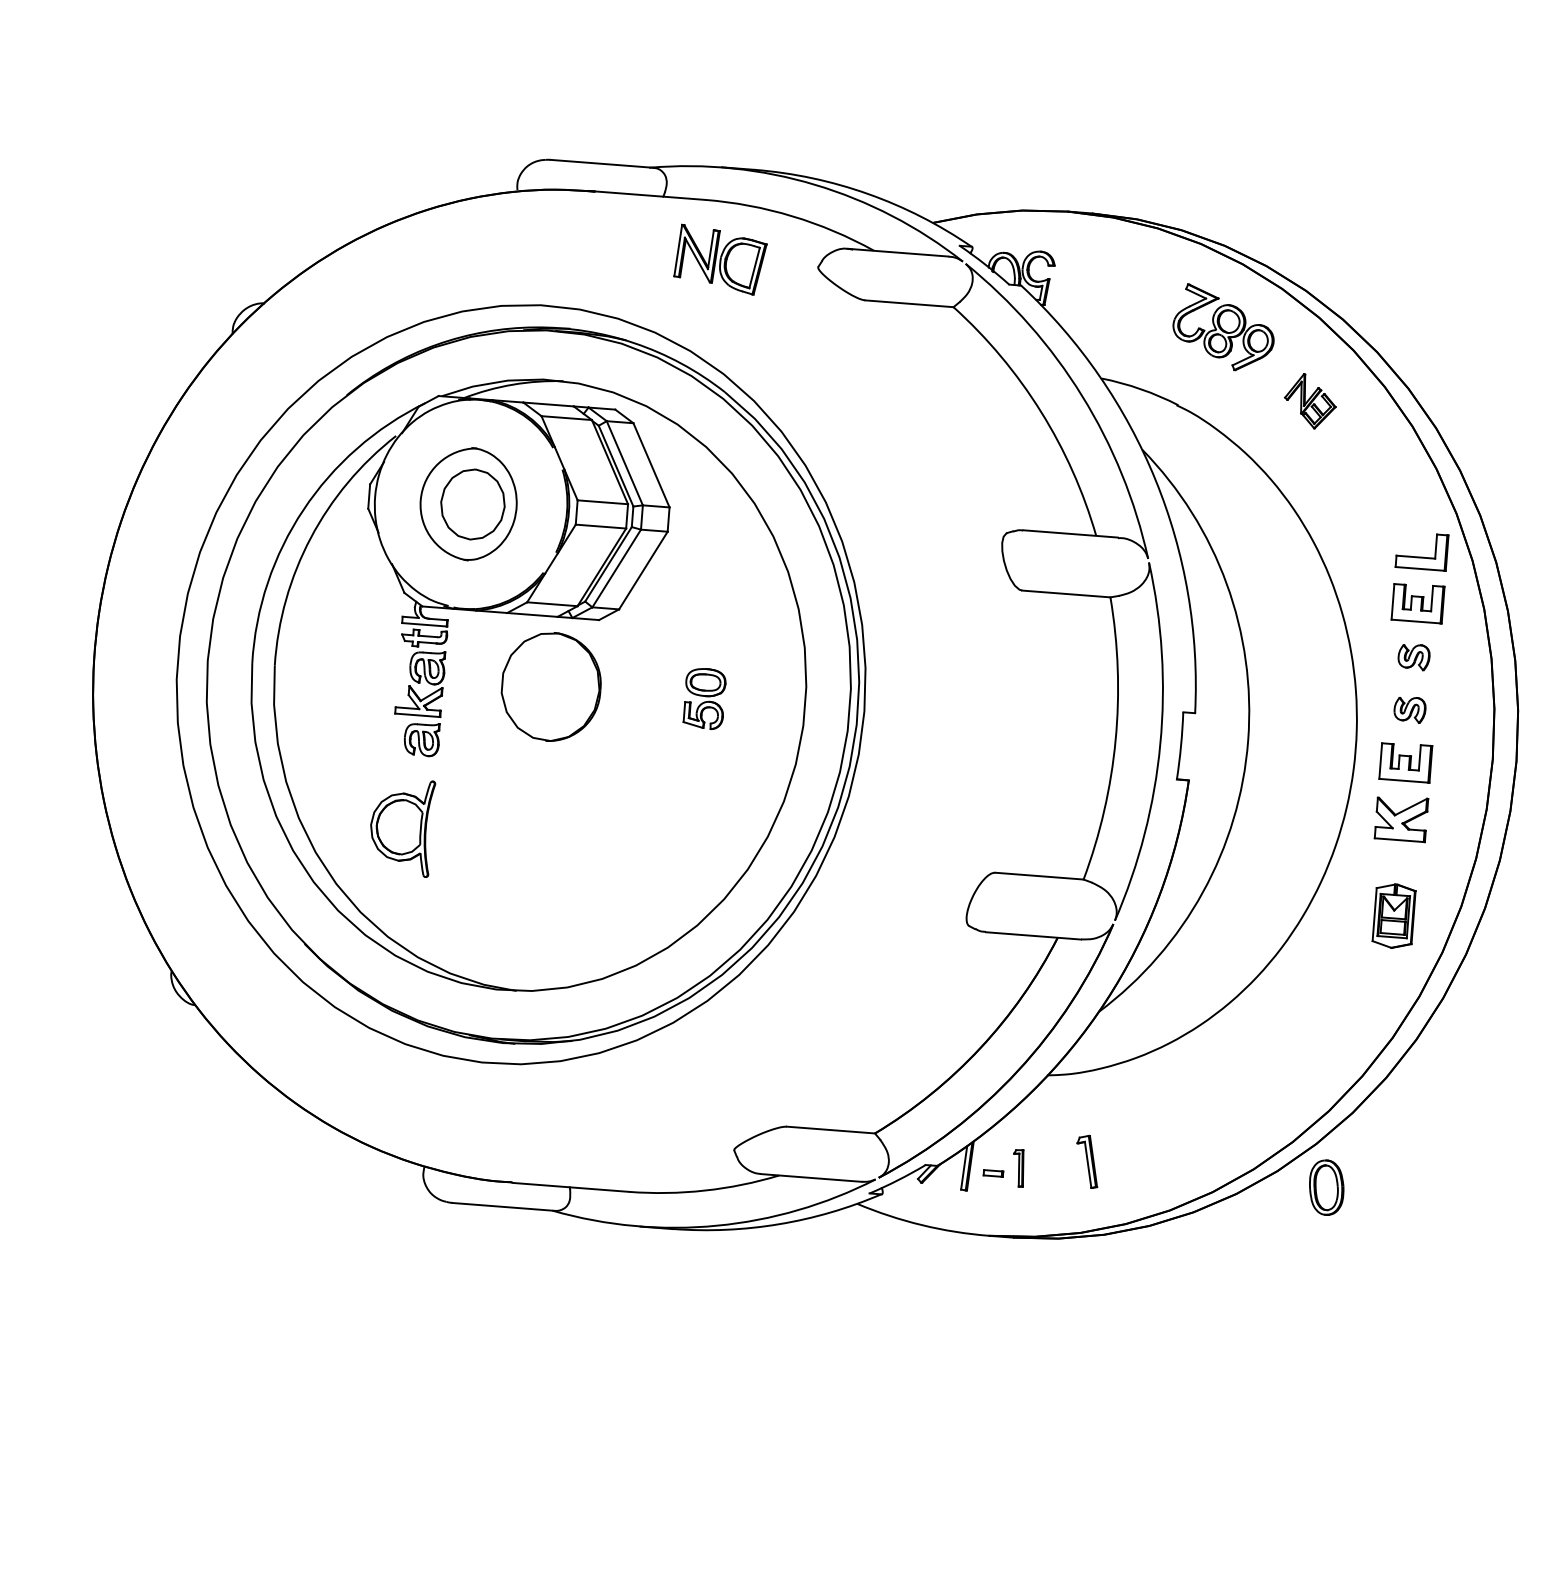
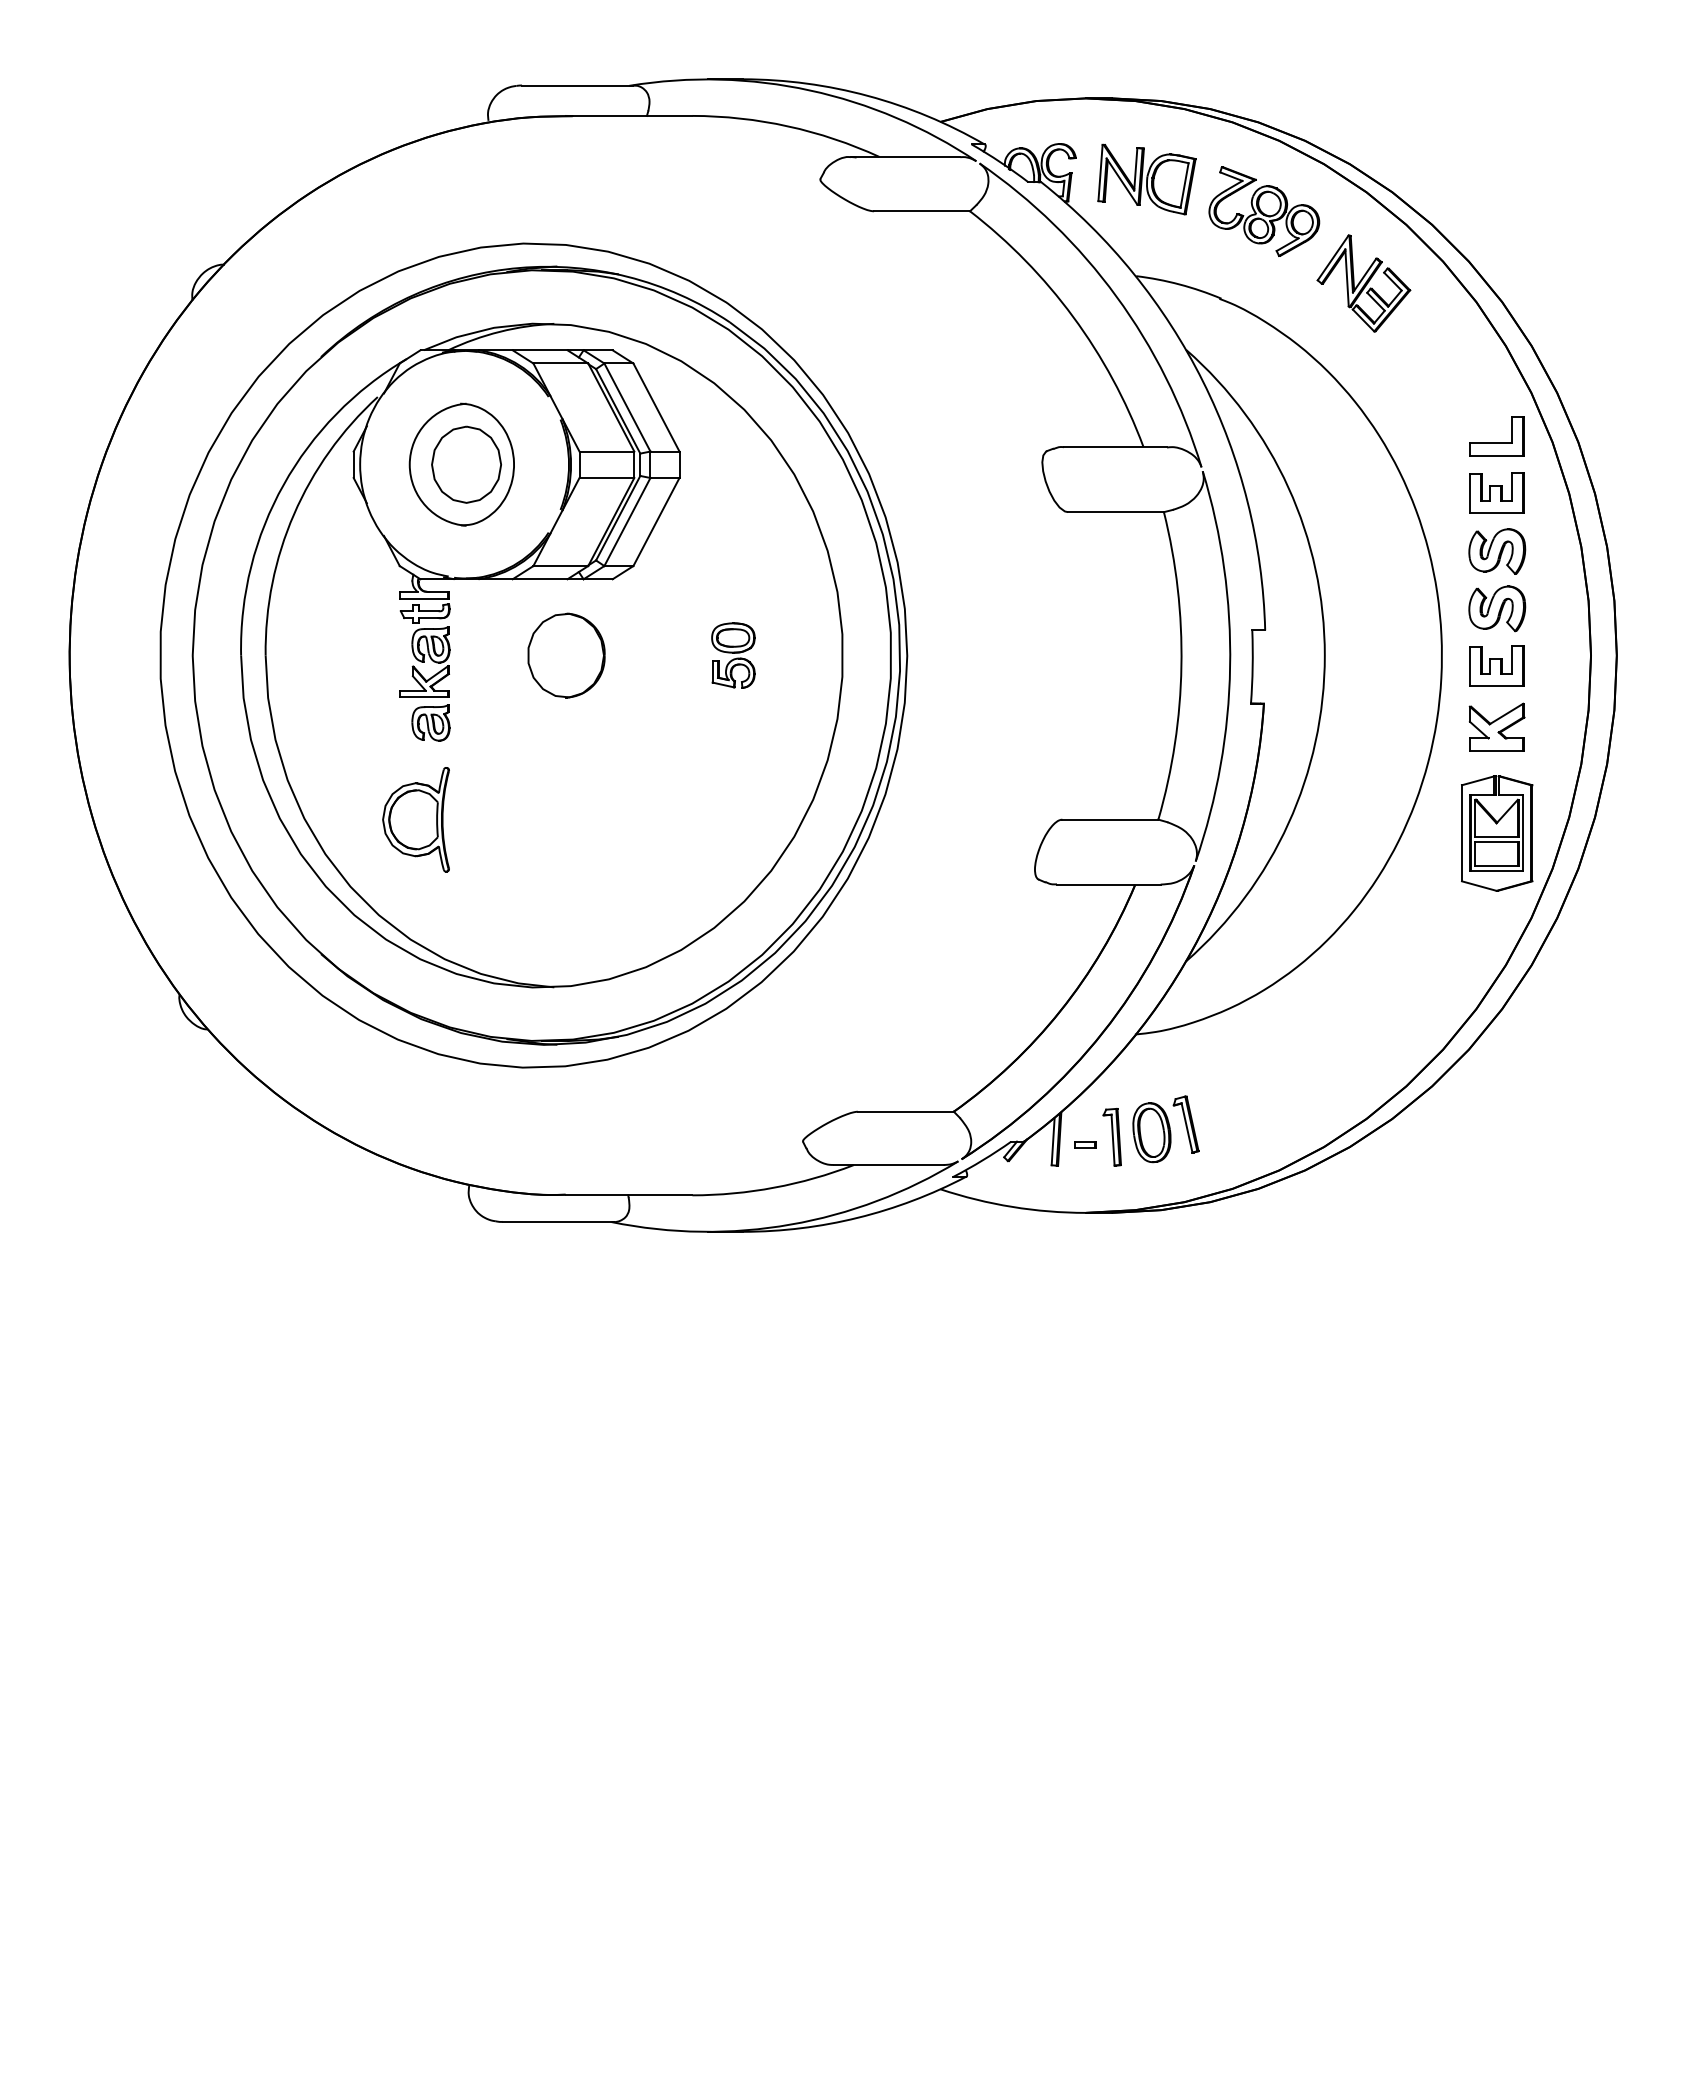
part: (720, 259) -> (1146, 179), moved
part: (1310, 401) -> (1363, 283), size x1.67
part: (1414, 657) -> (1497, 551), size x1.67
part: (551, 686) -> (566, 655), size x0.71
part: (1410, 709) -> (1497, 608), size x1.67
part: (1394, 916) -> (1497, 833), size x1.67
part: (1018, 1168) -> (1111, 1137), size x1.43
part: (1326, 1187) -> (1151, 1132), moved

